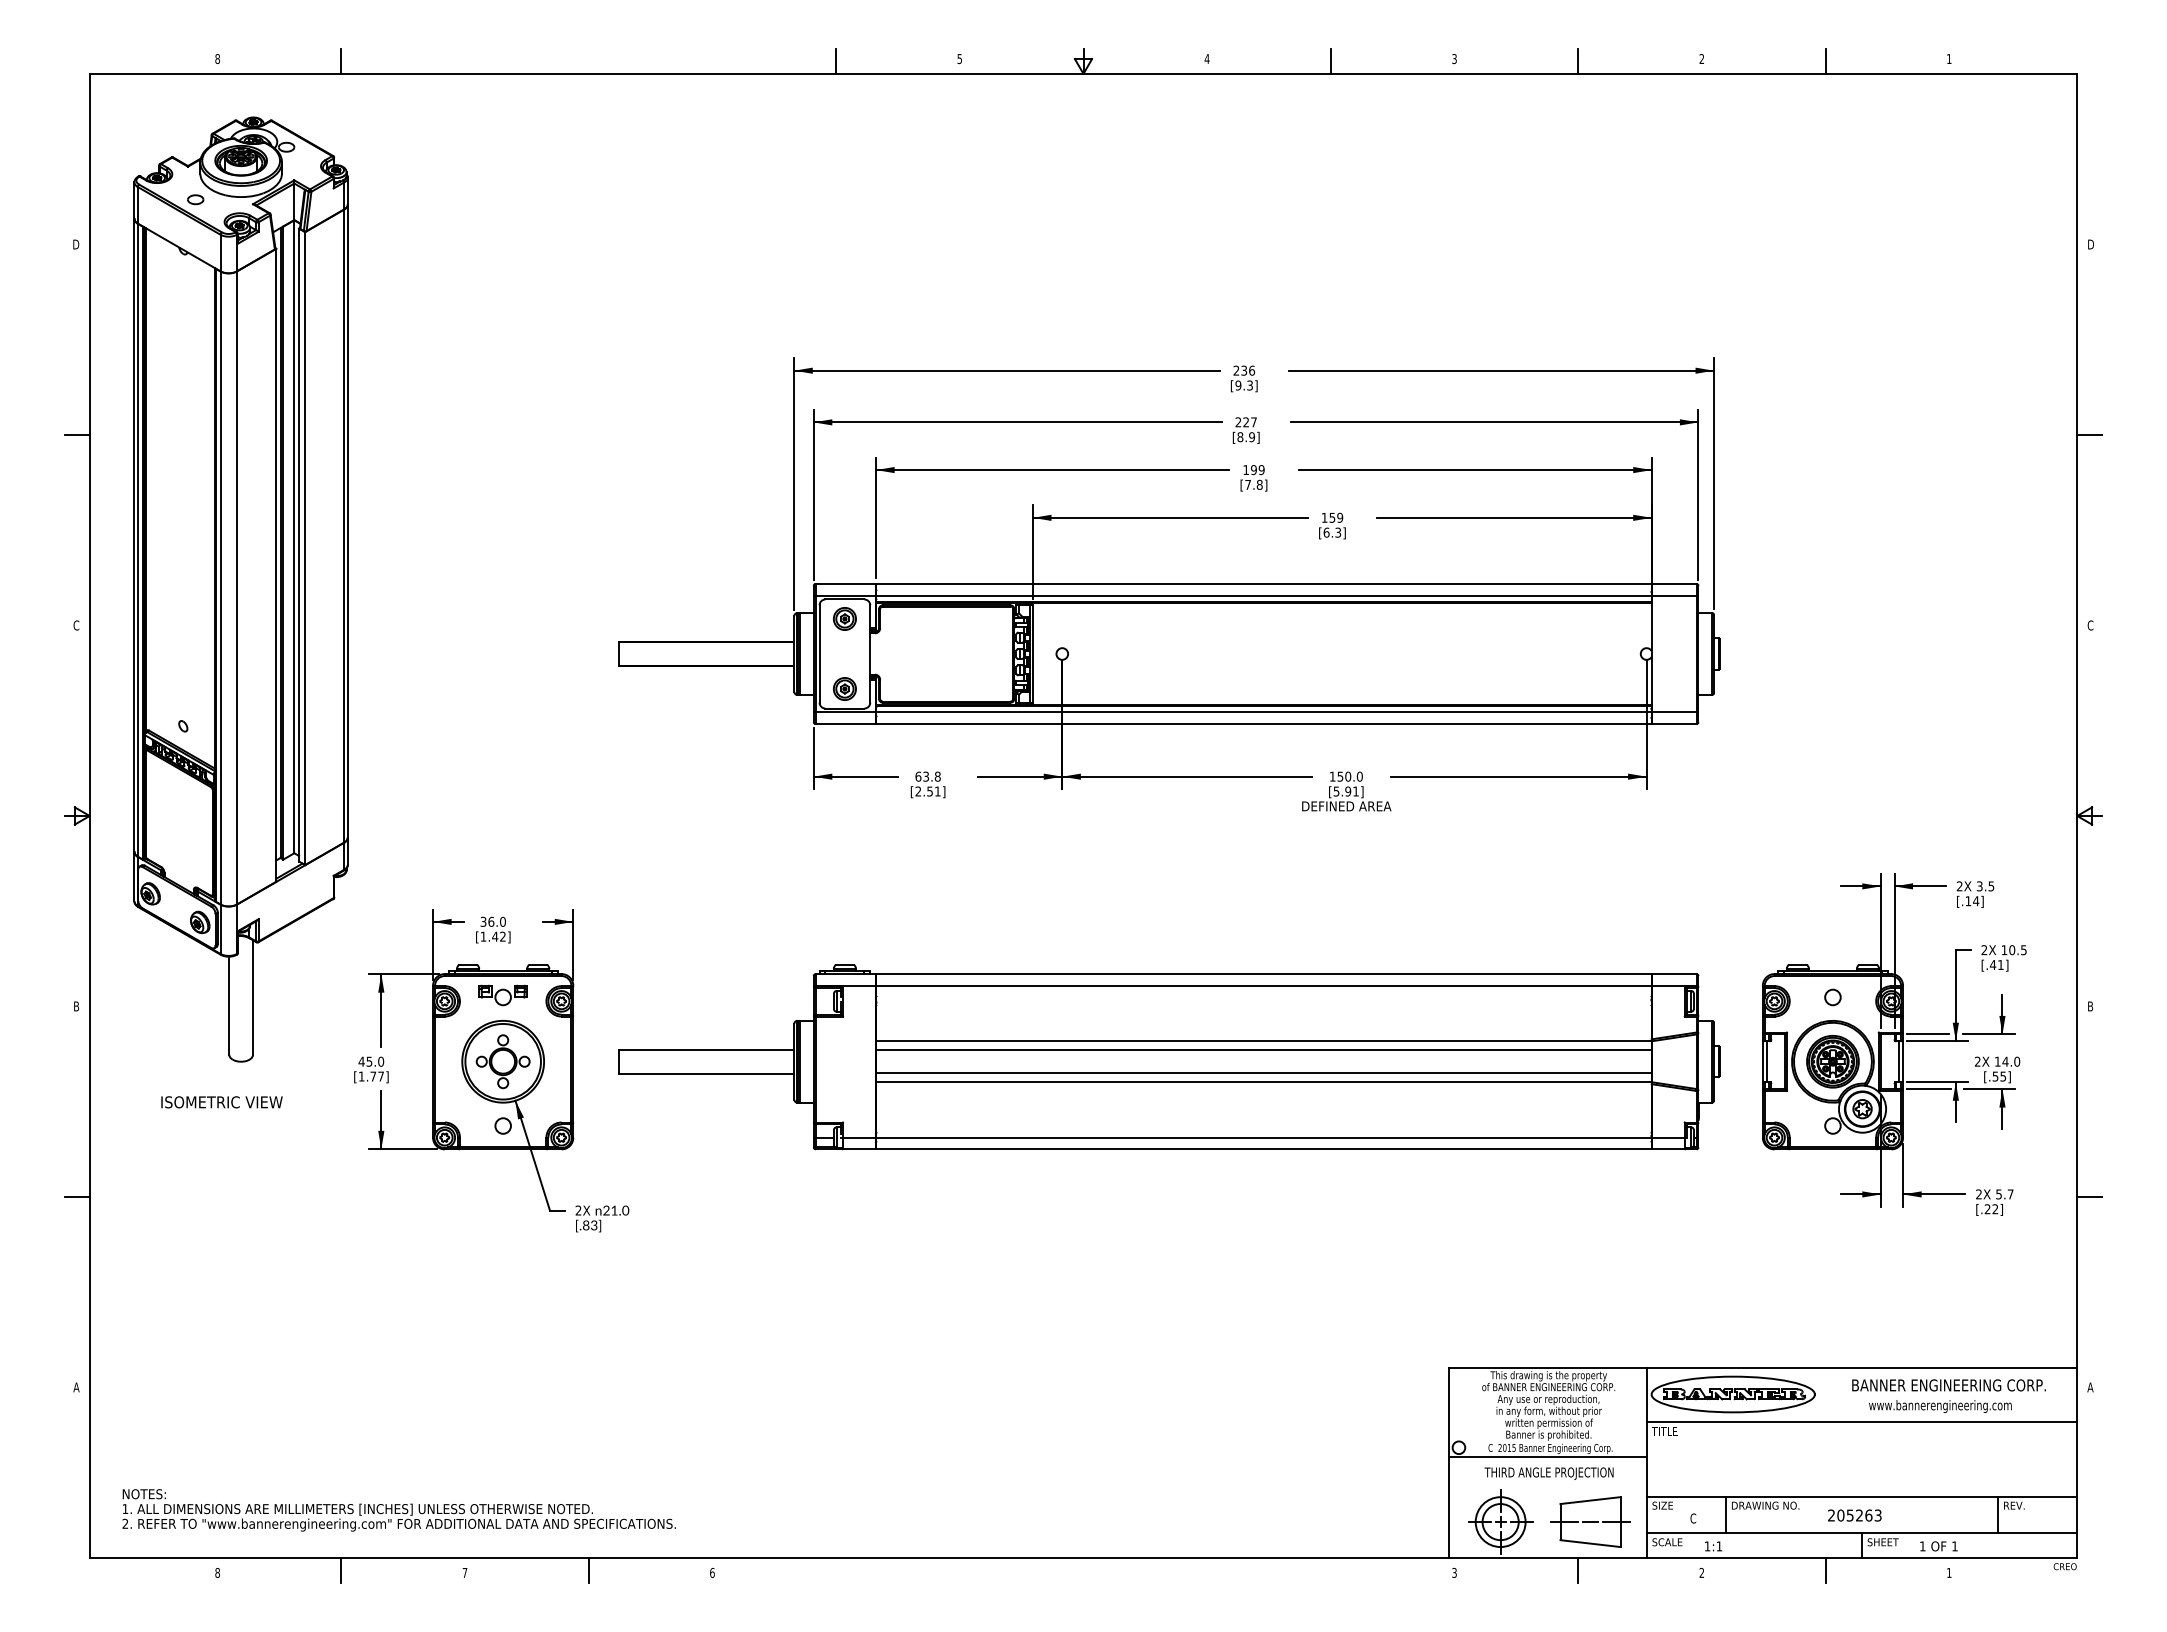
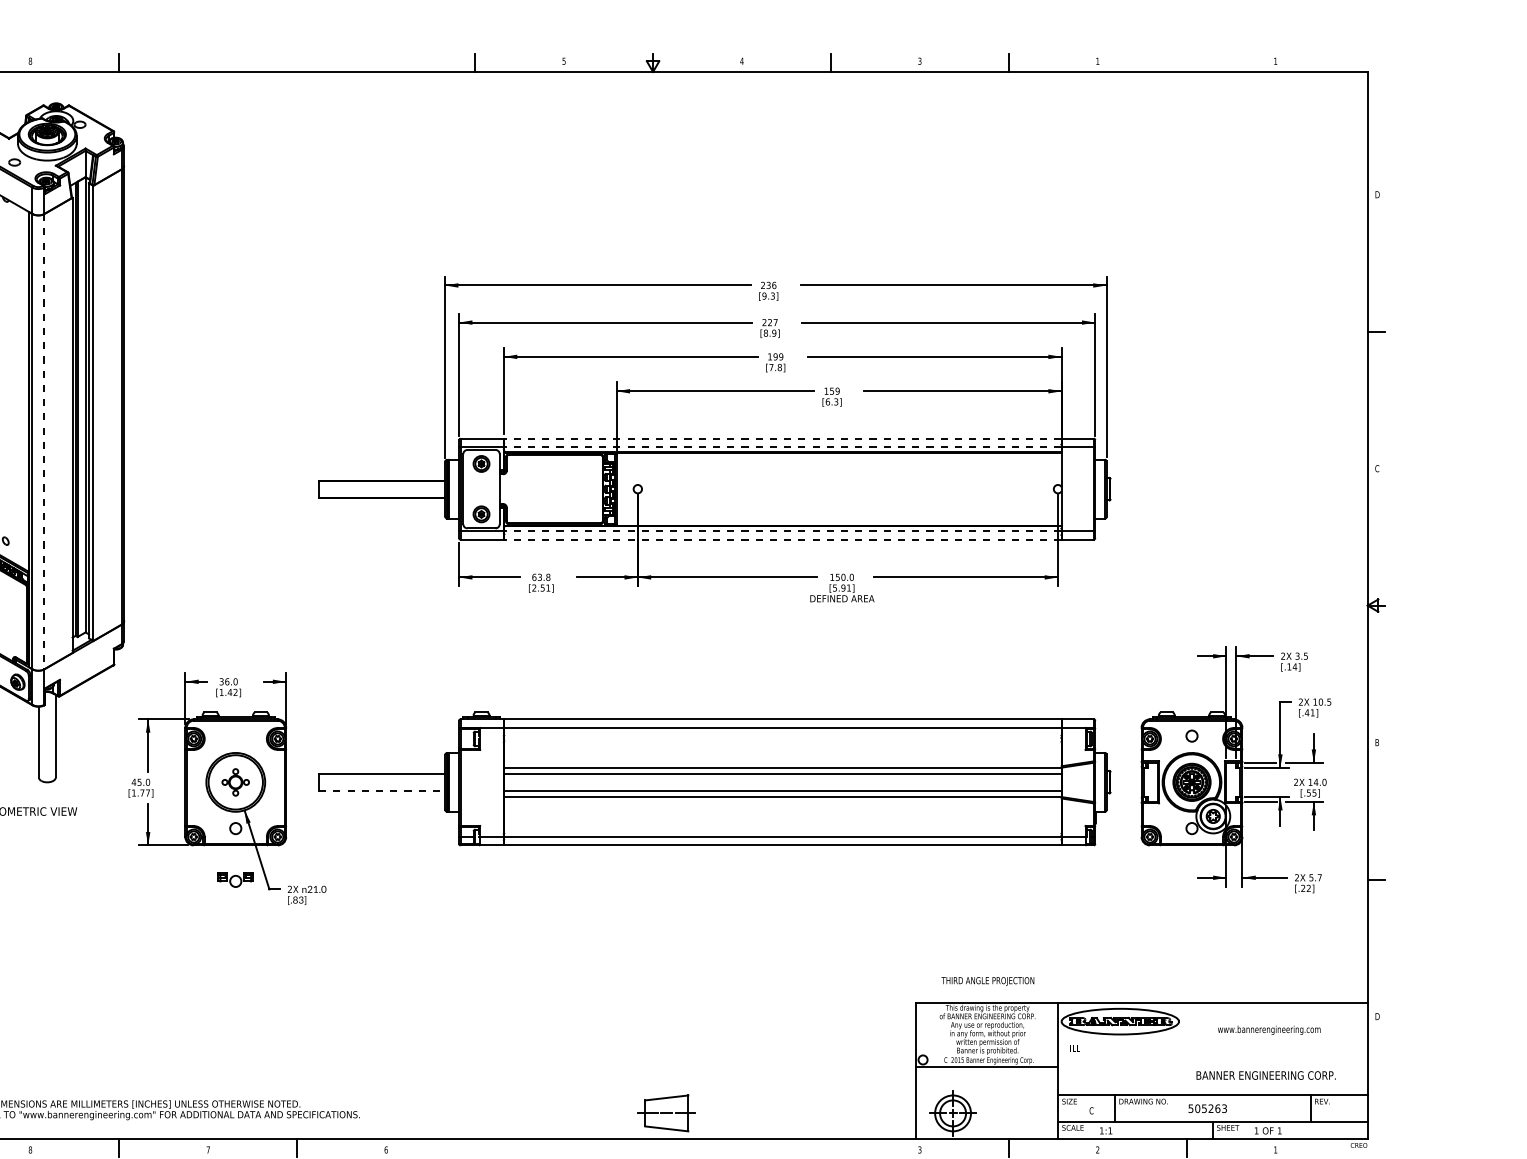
text: (1701, 58) -> (1097, 60), 2 -> 1
line: (1825, 61) -> (1186, 63), removed
line: (1263, 583) -> (782, 438), solid -> dashed
line: (237, 588) -> (44, 442), solid -> dashed
line: (1263, 595) -> (782, 447), solid -> dashed
line: (1263, 712) -> (782, 531), solid -> dashed
line: (1263, 724) -> (782, 539), solid -> dashed
part: (502, 995) -> (235, 879), moved
part: (502, 1061) -> (235, 782), size x0.7
line: (706, 1073) -> (381, 790), solid -> dashed
text: (1948, 1385) -> (1265, 1075), moved
text: (2090, 1387) -> (1377, 1016), A -> D
line: (1861, 1421) -> (1212, 1041), removed
text: (1548, 1473) -> (987, 981), moved
text: (1831, 1515) -> (1190, 1108), 205263 -> 505263
part: (1590, 1521) -> (666, 1112), moved

